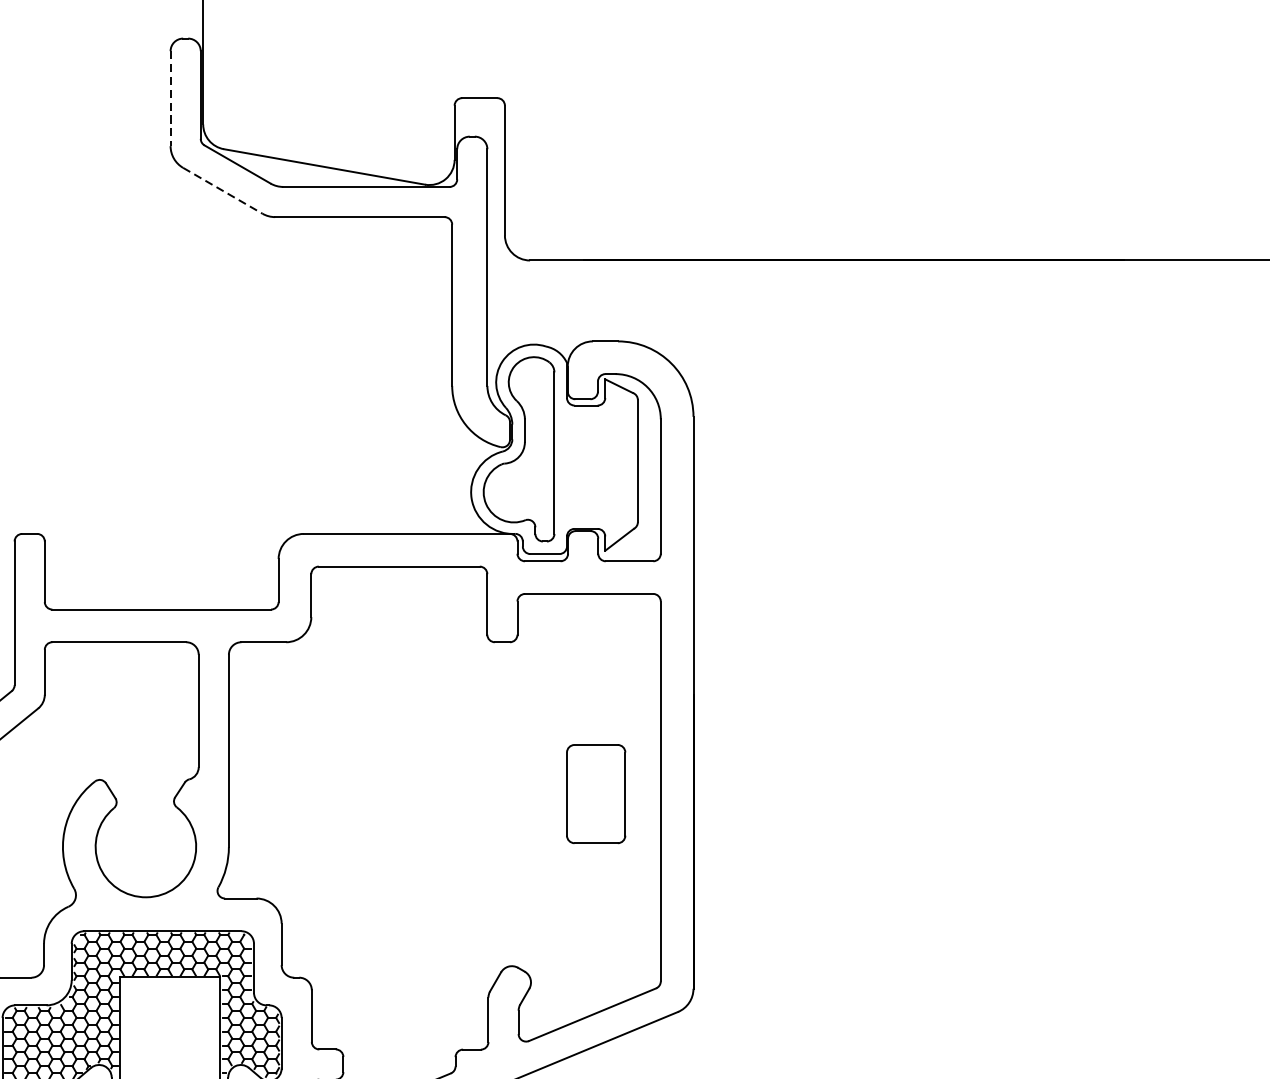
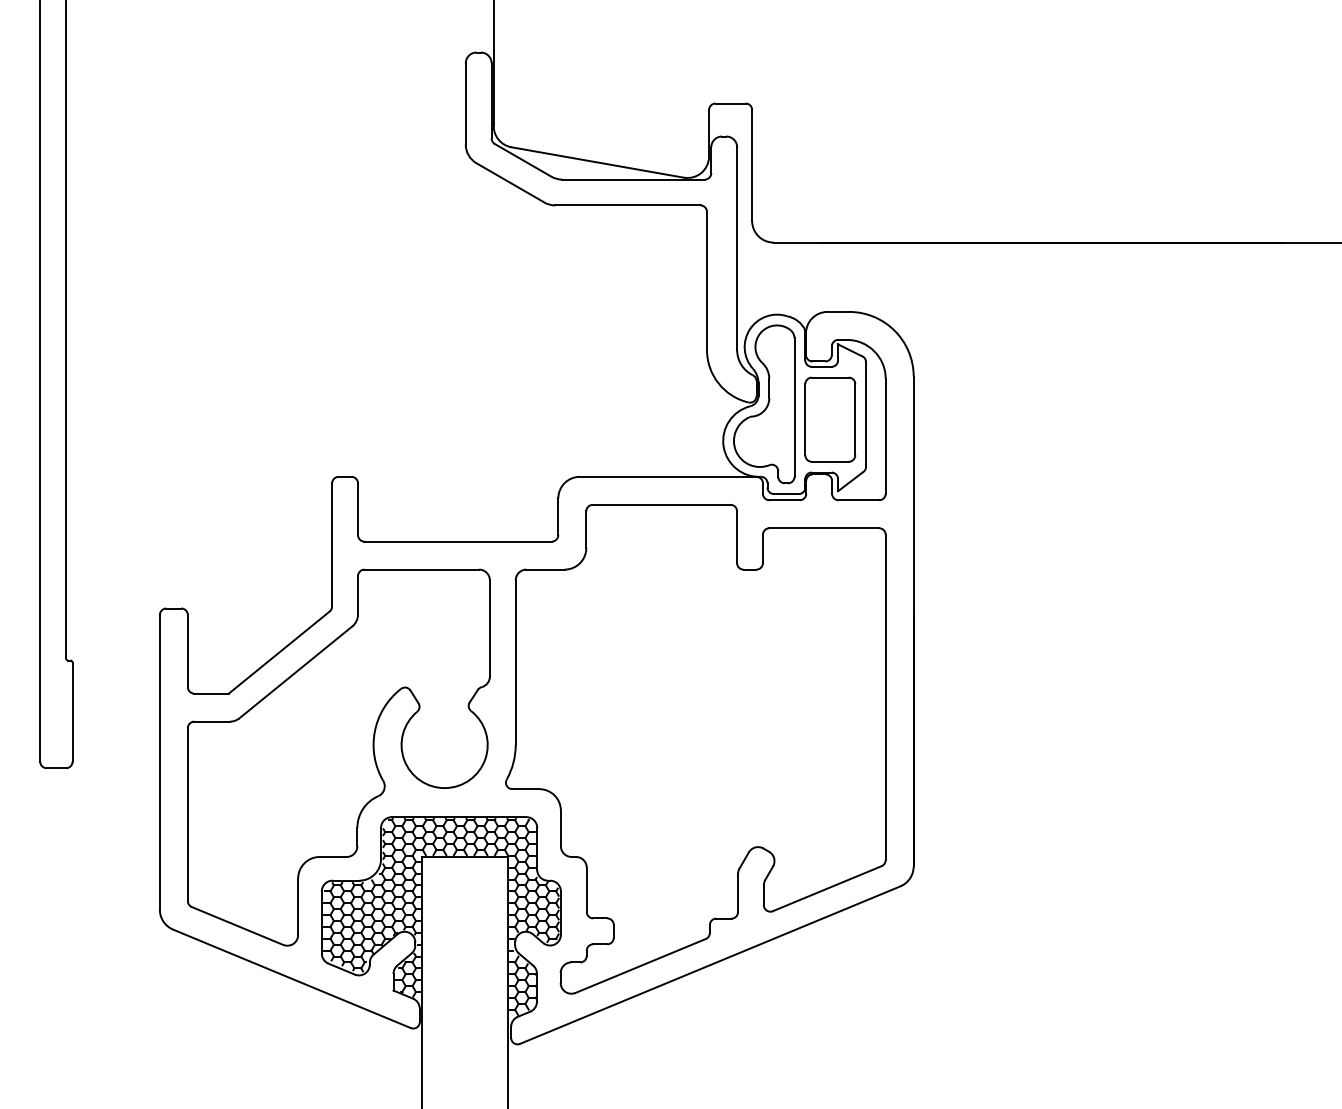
line: (170, 98) -> (465, 103), dashed -> solid
line: (222, 191) -> (510, 183), dashed -> solid
part: (596, 793) -> (830, 419), moved

